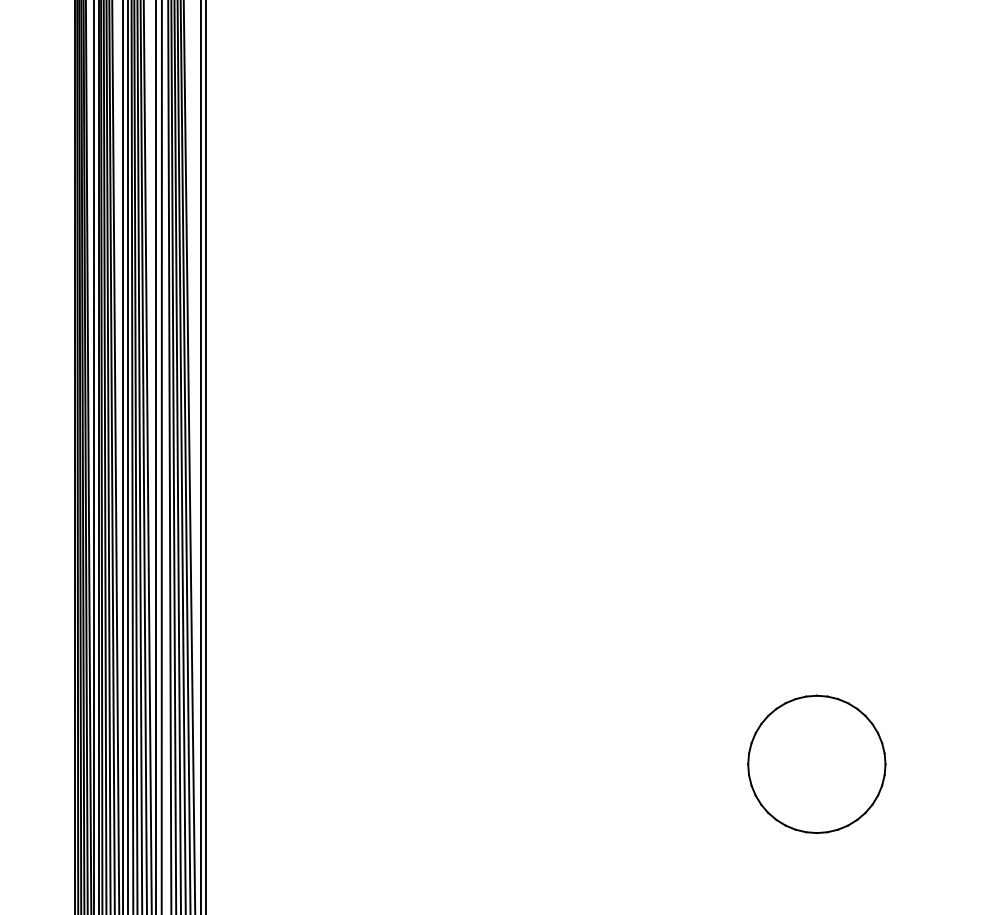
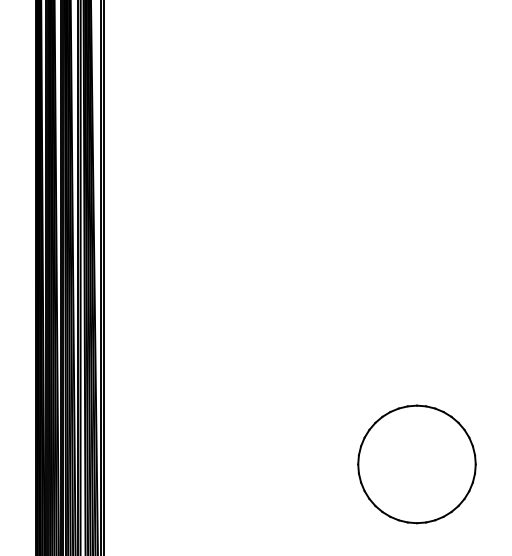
part: (815, 764) -> (416, 464), size x1.67

